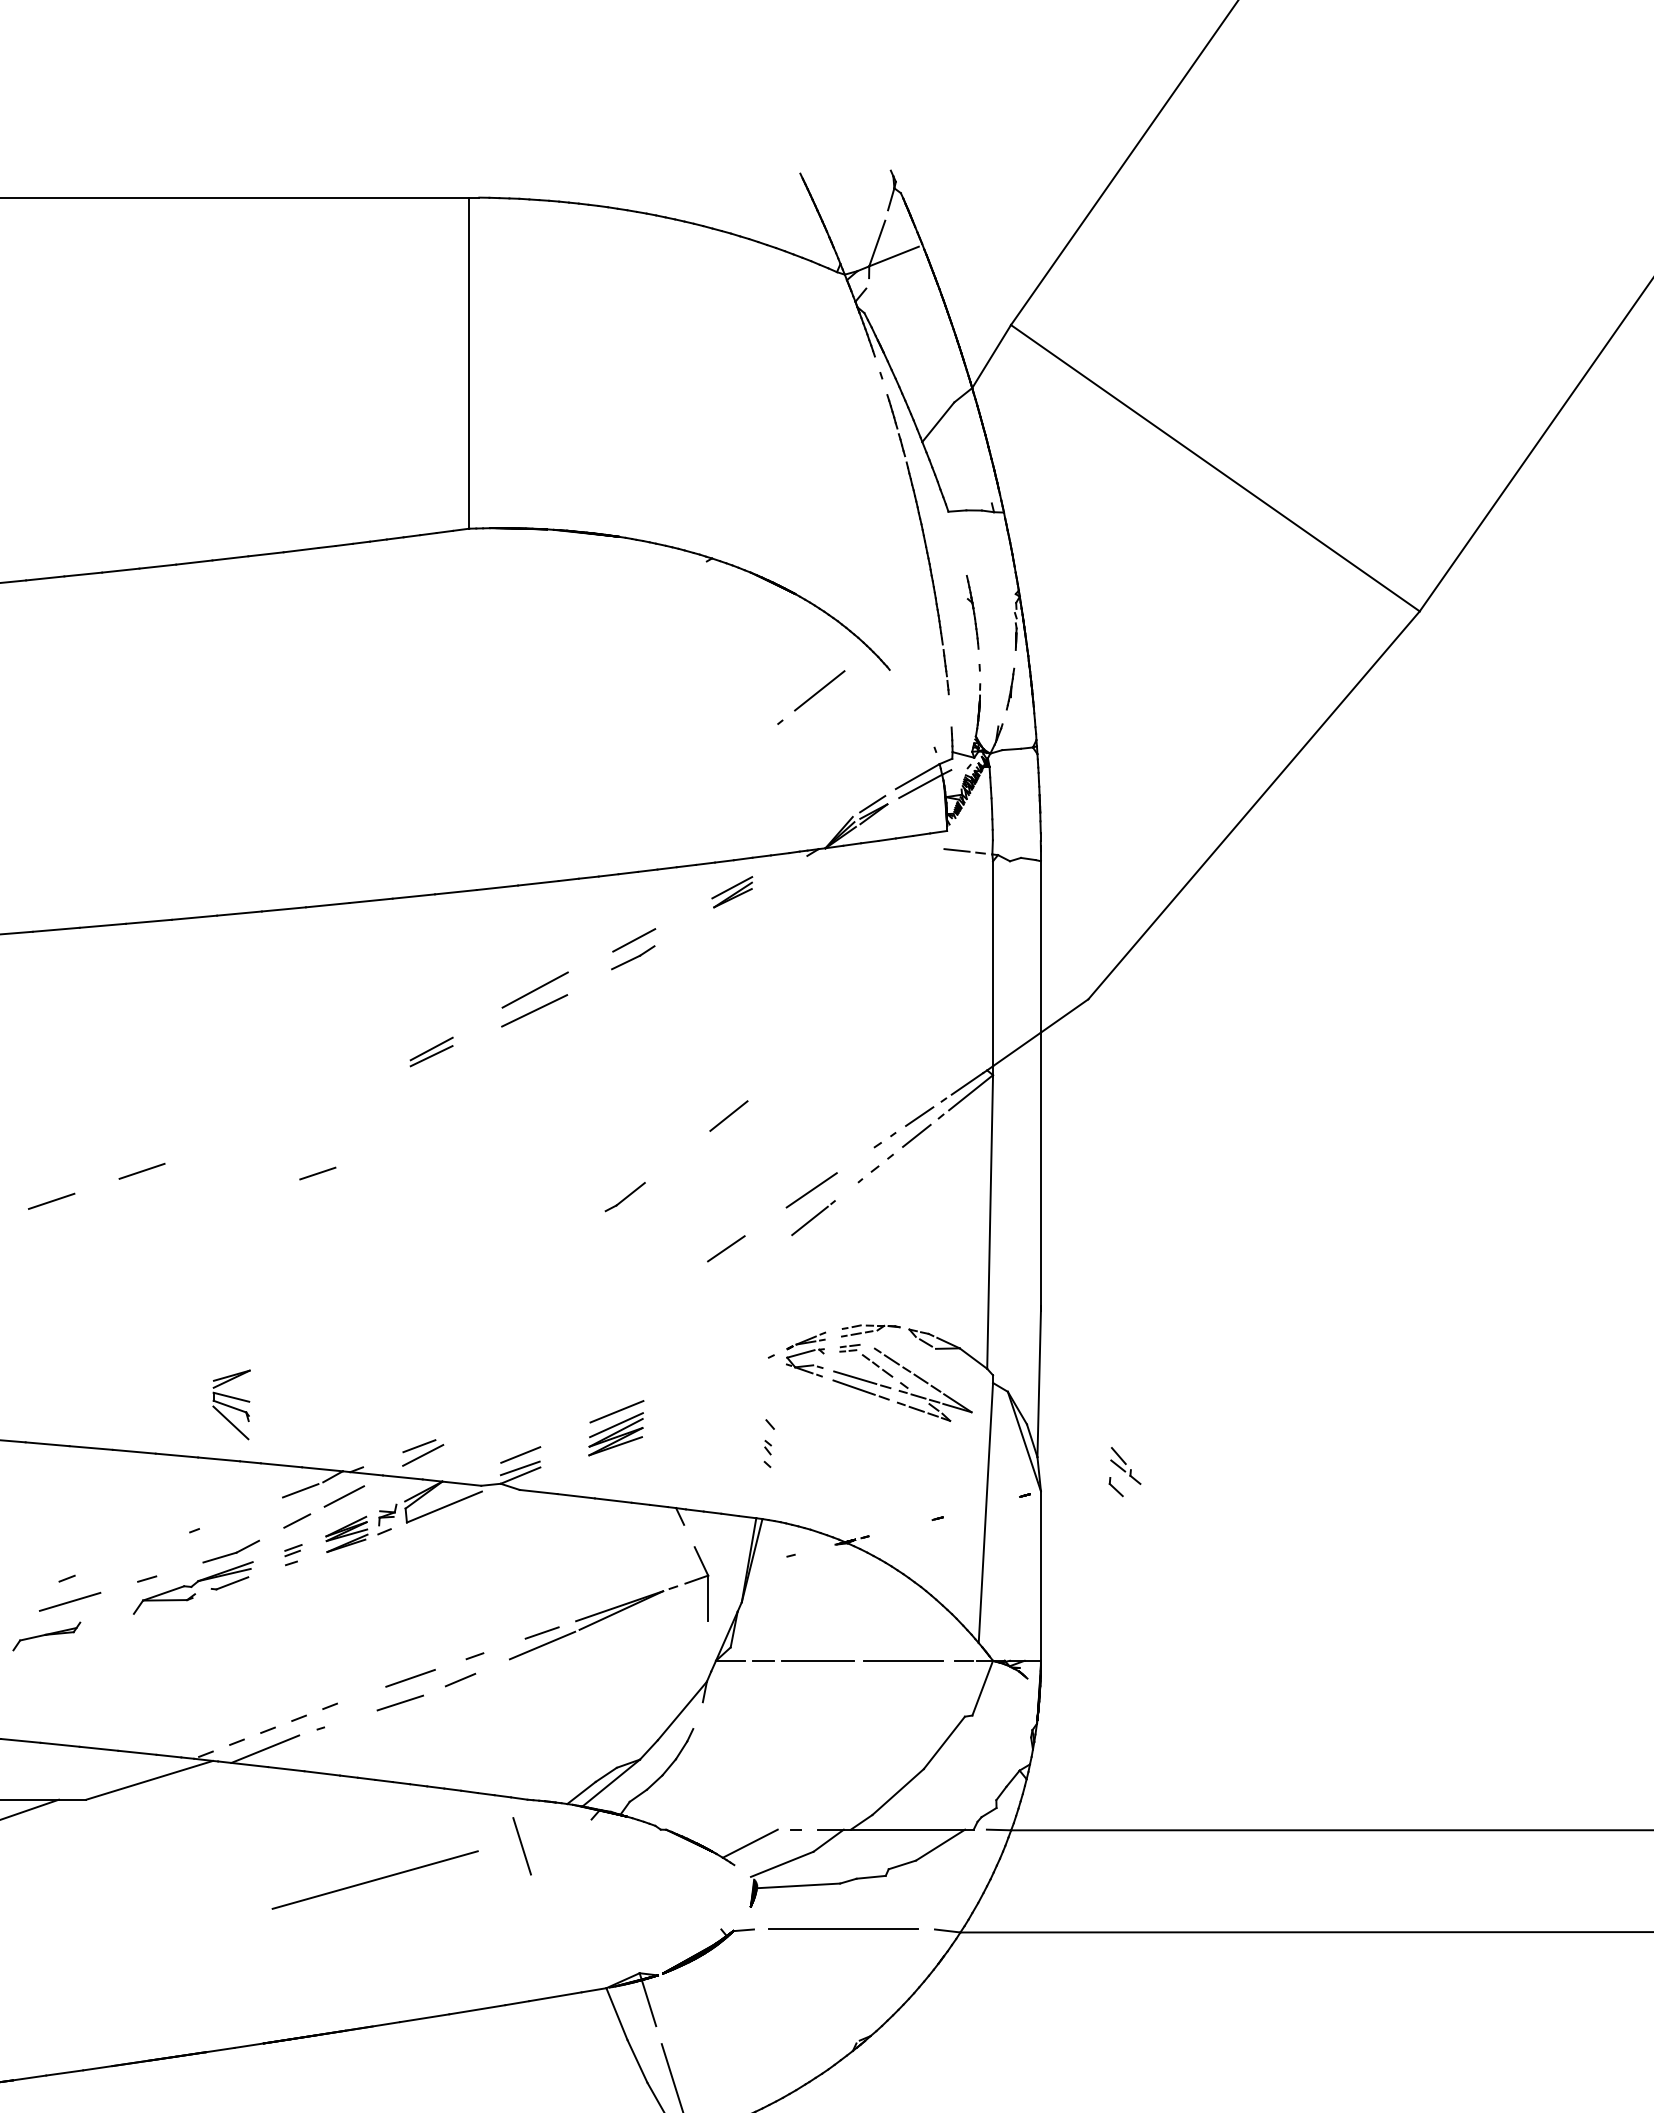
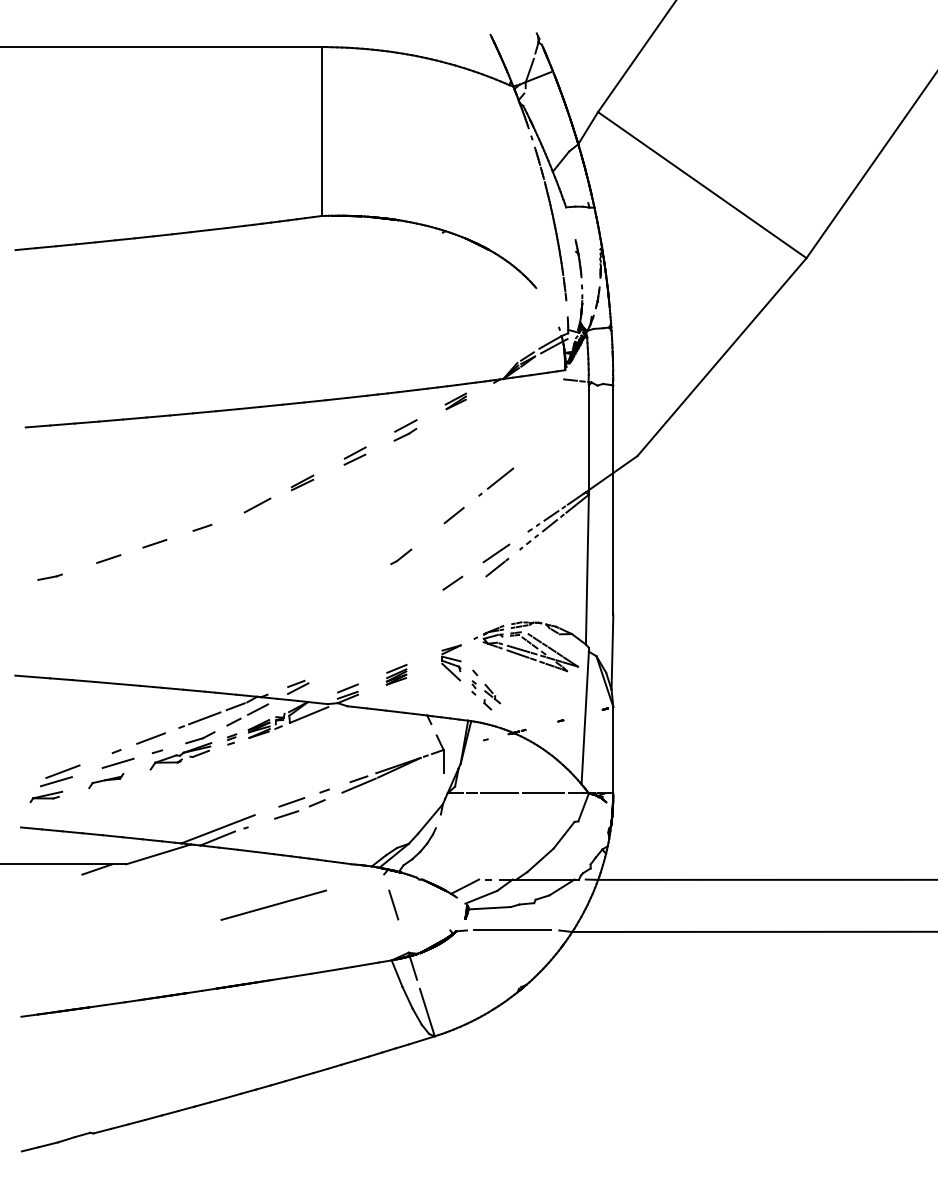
line: (811, 696) -> (496, 481), moved
part: (533, 998) -> (354, 455), size x0.62
line: (343, 1096) -> (257, 505), added
line: (317, 1172) -> (202, 527), moved
part: (231, 1404) -> (451, 662), moved
part: (615, 1427) -> (396, 674), size x0.71
part: (1125, 1470) -> (492, 696), moved
line: (239, 1513) -> (204, 718), added
line: (133, 1553) -> (150, 738), added
line: (264, 1731) -> (217, 829), dashed -> solid
line: (521, 1845) -> (393, 904), moved

